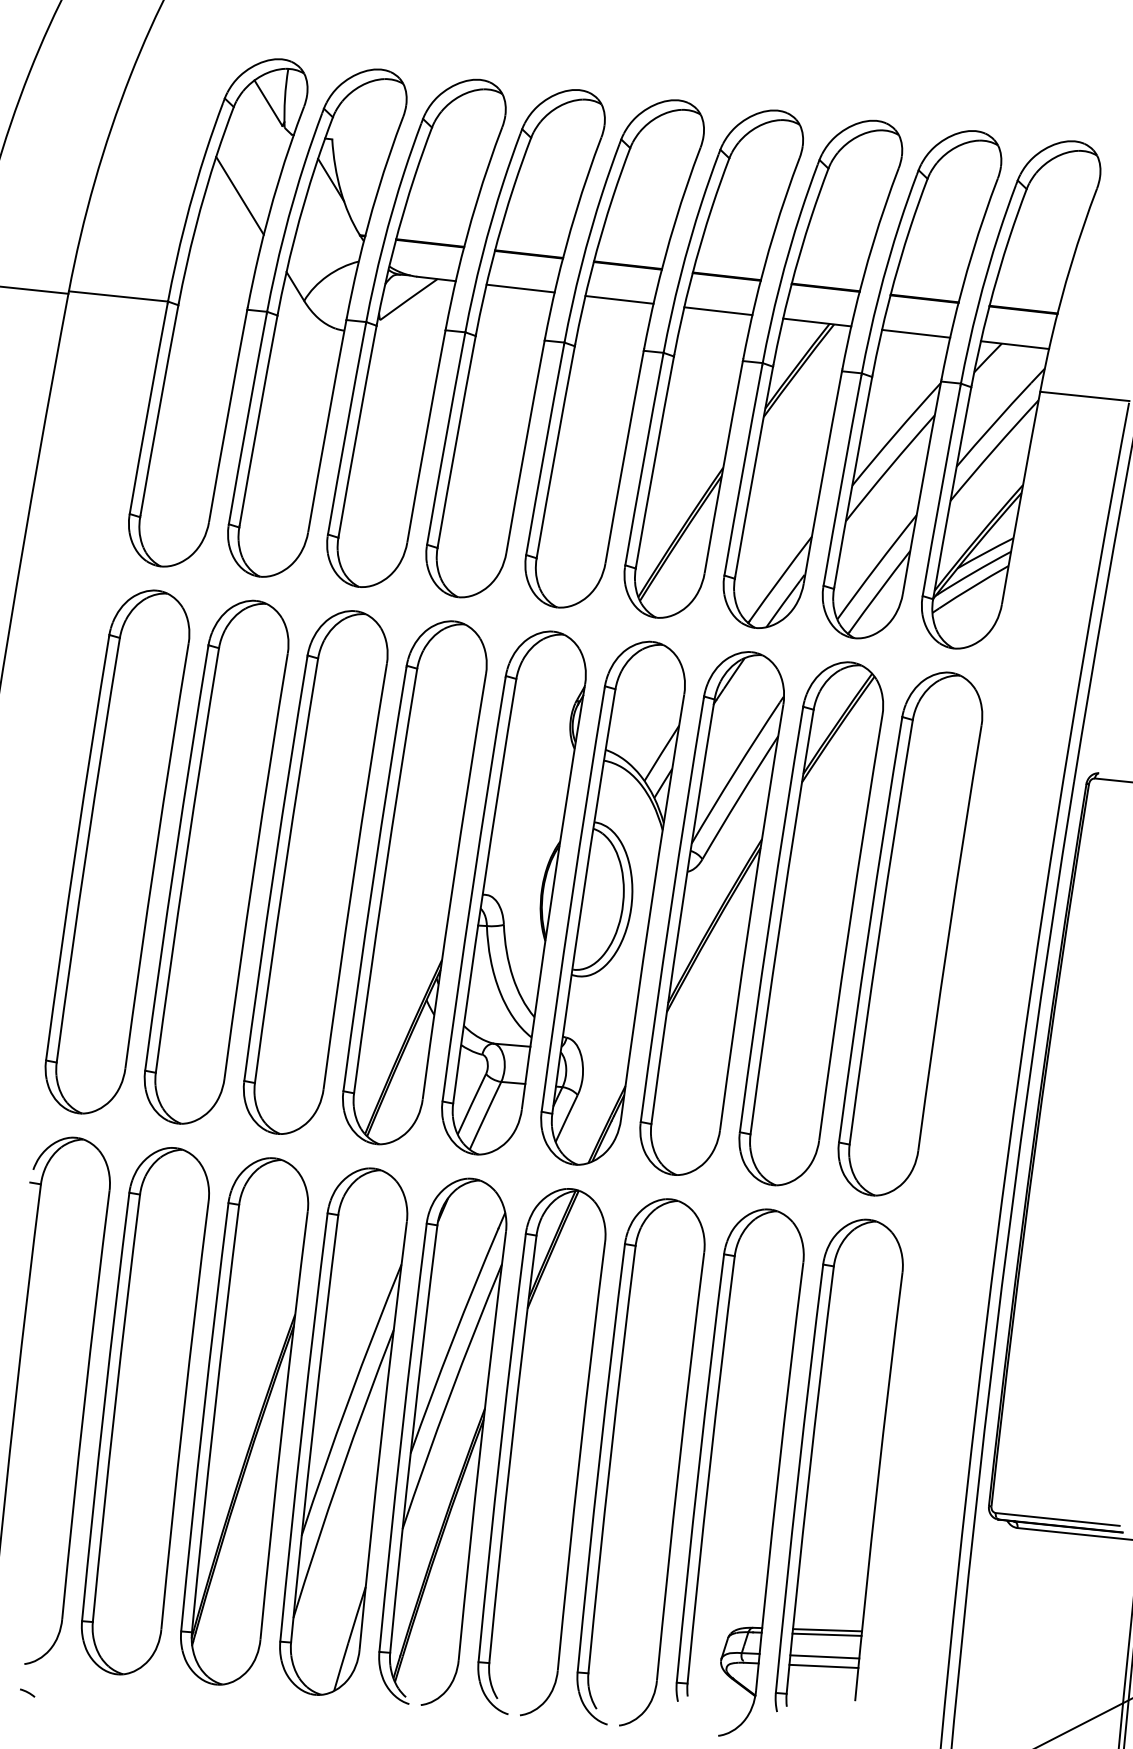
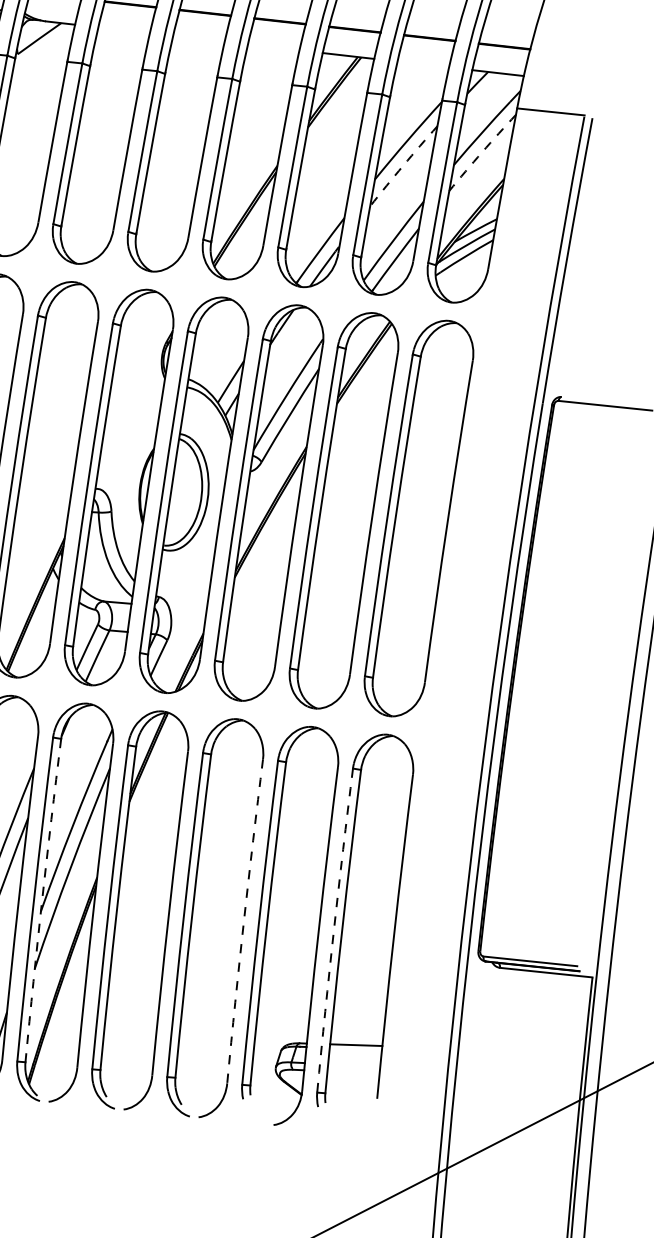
line: (520, 288) -> (124, 30), removed
line: (619, 299) -> (198, 38), removed
line: (718, 311) -> (273, 47), removed
line: (916, 333) -> (423, 64), removed
arc: (993, 450) -> (481, 152), solid -> dashed
arc: (889, 467) -> (403, 165), solid -> dashed
arc: (412, 1438) -> (42, 900), solid -> dashed
arc: (679, 1466) -> (244, 921), solid -> dashed
arc: (797, 1478) -> (333, 930), solid -> dashed
line: (826, 1634) -> (355, 1048), removed
line: (824, 1656) -> (353, 1065), removed
line: (823, 1666) -> (353, 1072), removed

